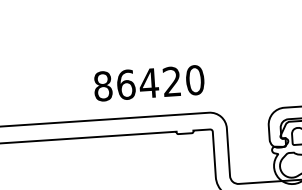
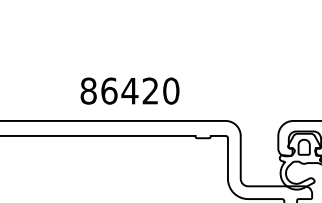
text: (148, 82) -> (129, 90), moved

